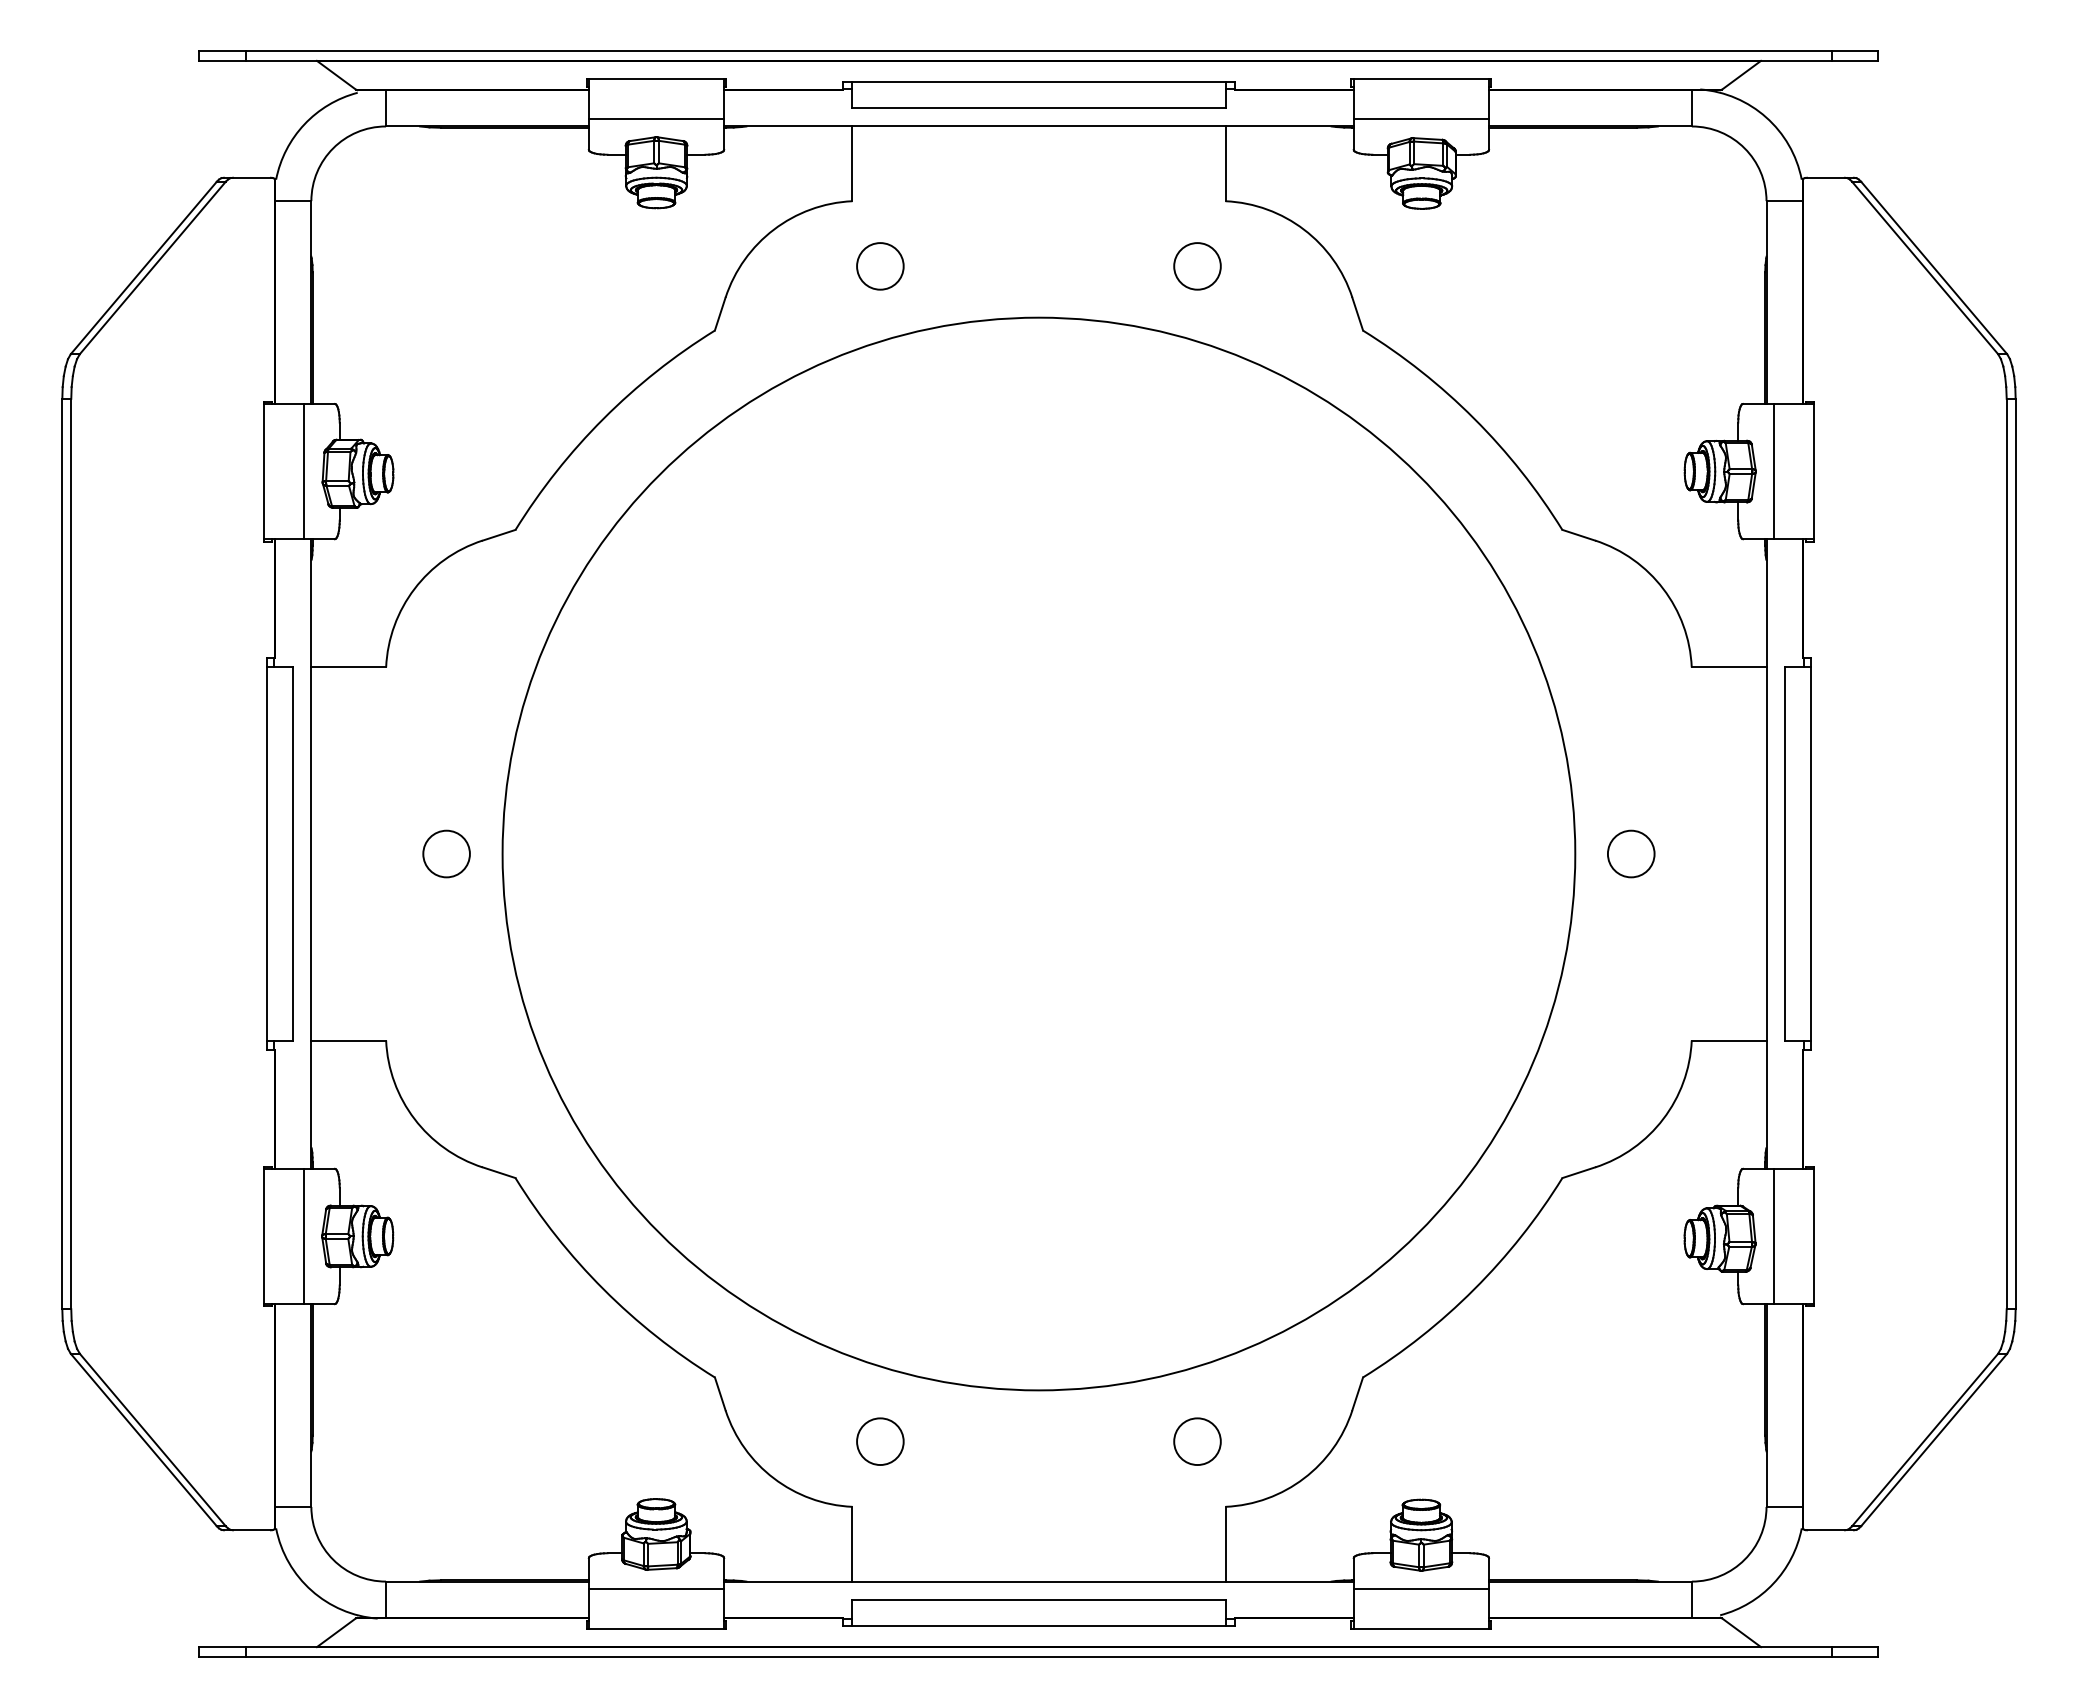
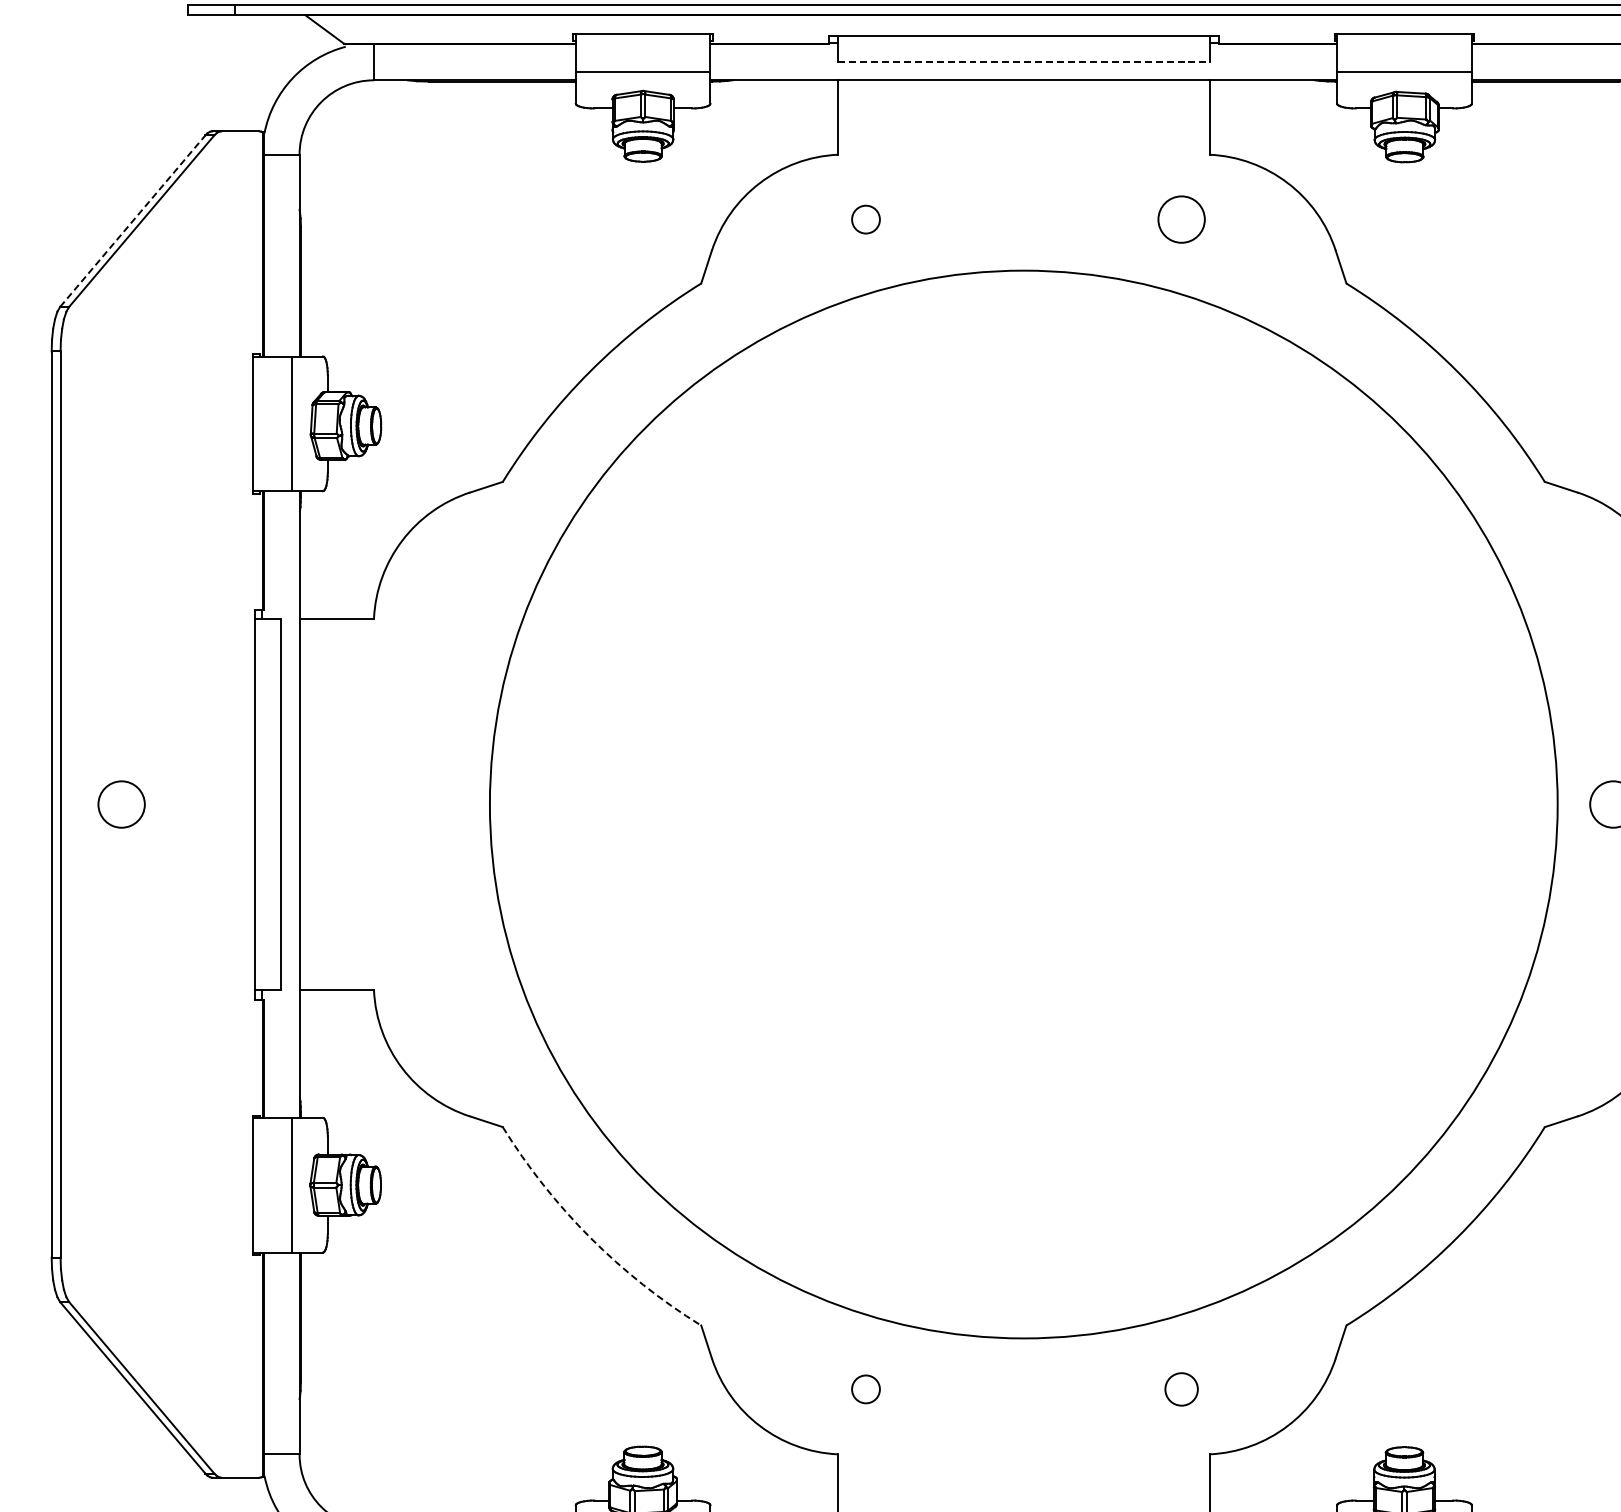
line: (1038, 107) -> (1023, 61), solid -> dashed
circle: (880, 266) -> (866, 219), size x0.6
line: (143, 267) -> (132, 220), solid -> dashed
circle: (446, 853) -> (121, 804), moved
arc: (603, 1289) -> (590, 1238), solid -> dashed
circle: (880, 1441) -> (866, 1389), size x0.6
circle: (1197, 1441) -> (1181, 1389), size x0.7

